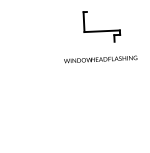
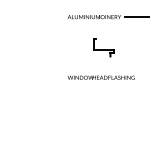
part: (101, 26) -> (103, 47), size x0.6

